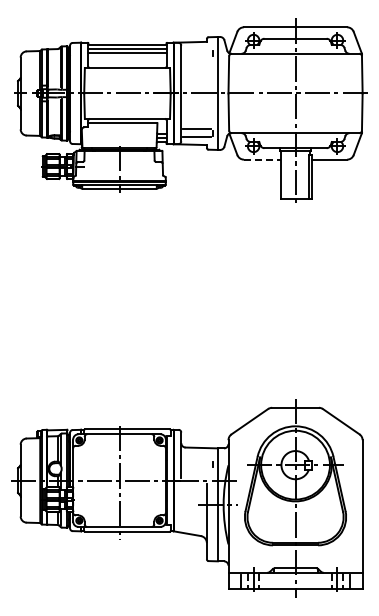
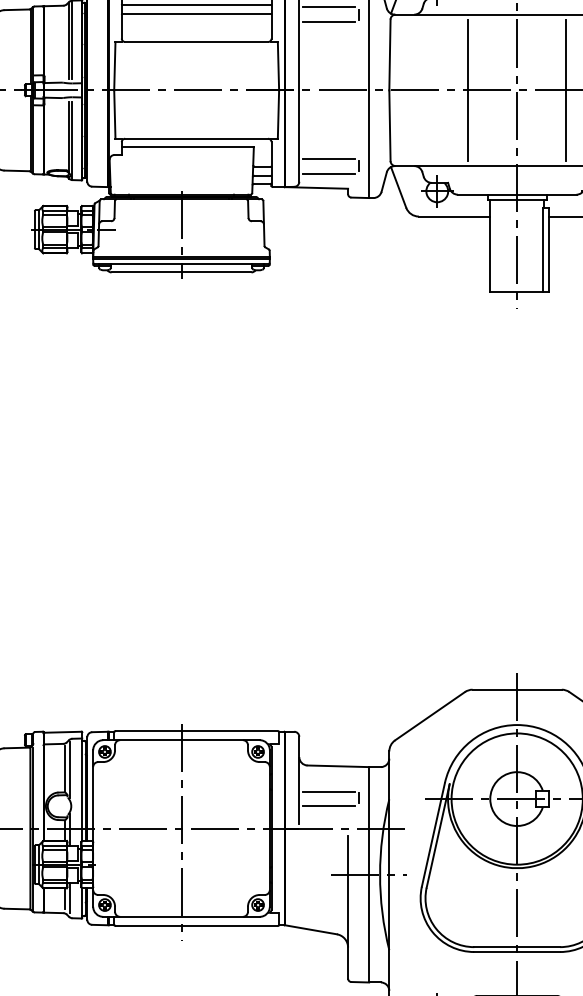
line: (196, 49) -> (328, 6), added
line: (196, 57) -> (328, 21), added
line: (269, 93) -> (467, 90), added
line: (321, 93) -> (566, 90), added
line: (262, 159) -> (454, 216), dashed -> solid
line: (196, 461) -> (328, 792), added
line: (196, 468) -> (328, 805), added

